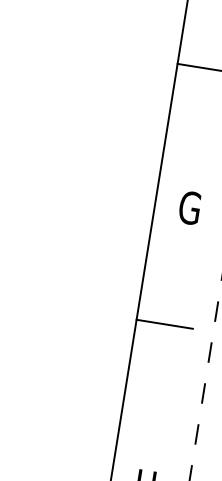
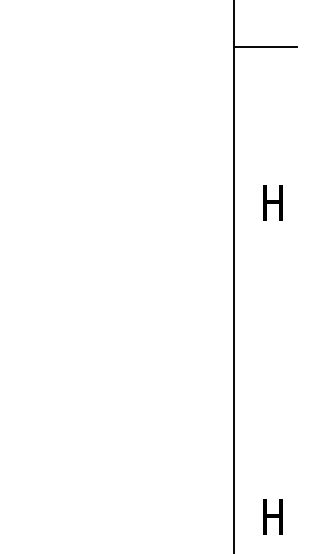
text: (189, 207) -> (272, 202), G -> H
line: (164, 324) -> (265, 335), removed

